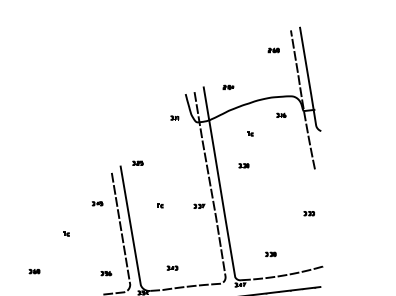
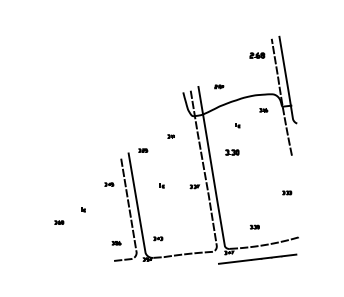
part: (273, 50) -> (257, 55), size x1.6
part: (174, 117) -> (170, 136), moved
part: (243, 165) -> (231, 152), size x1.6
part: (172, 267) -> (158, 238), moved
part: (34, 271) -> (59, 222), moved

